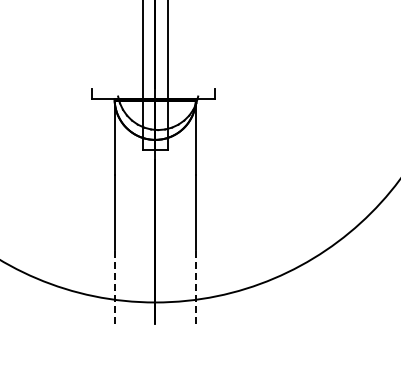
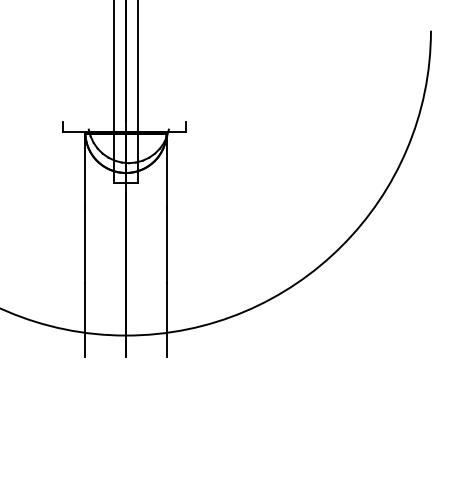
line: (114, 286) -> (85, 319), dashed -> solid
line: (195, 286) -> (166, 319), dashed -> solid

